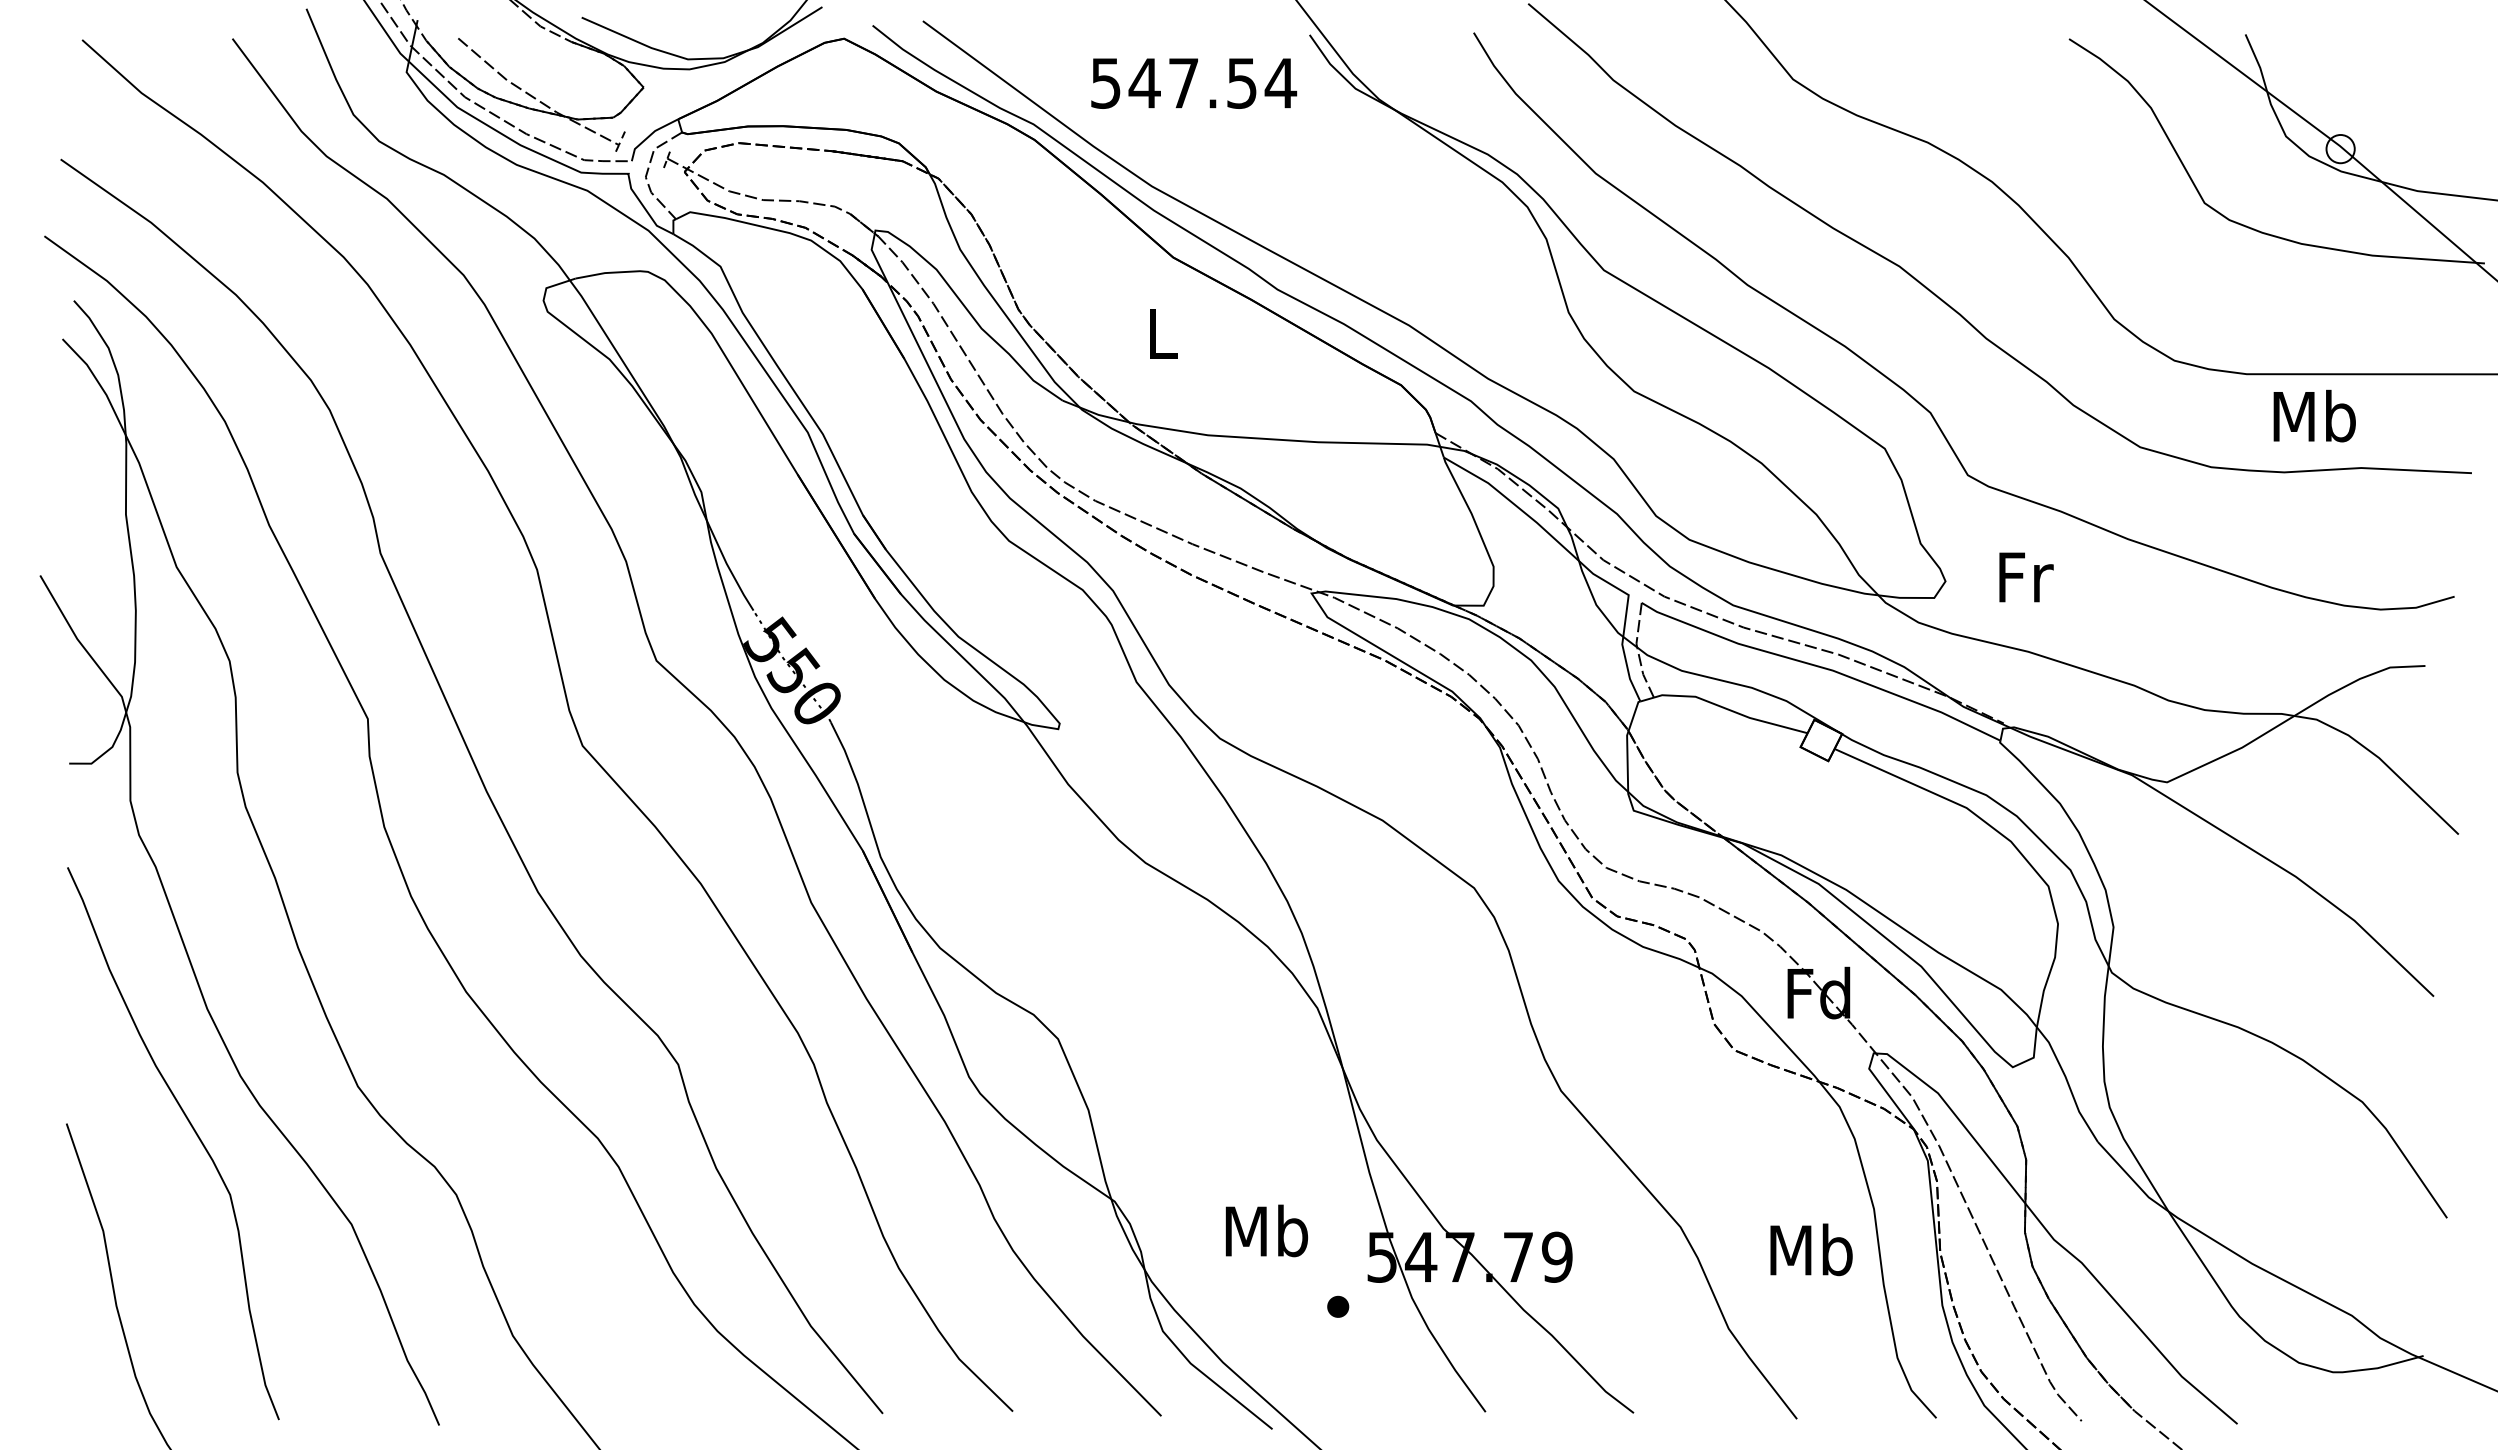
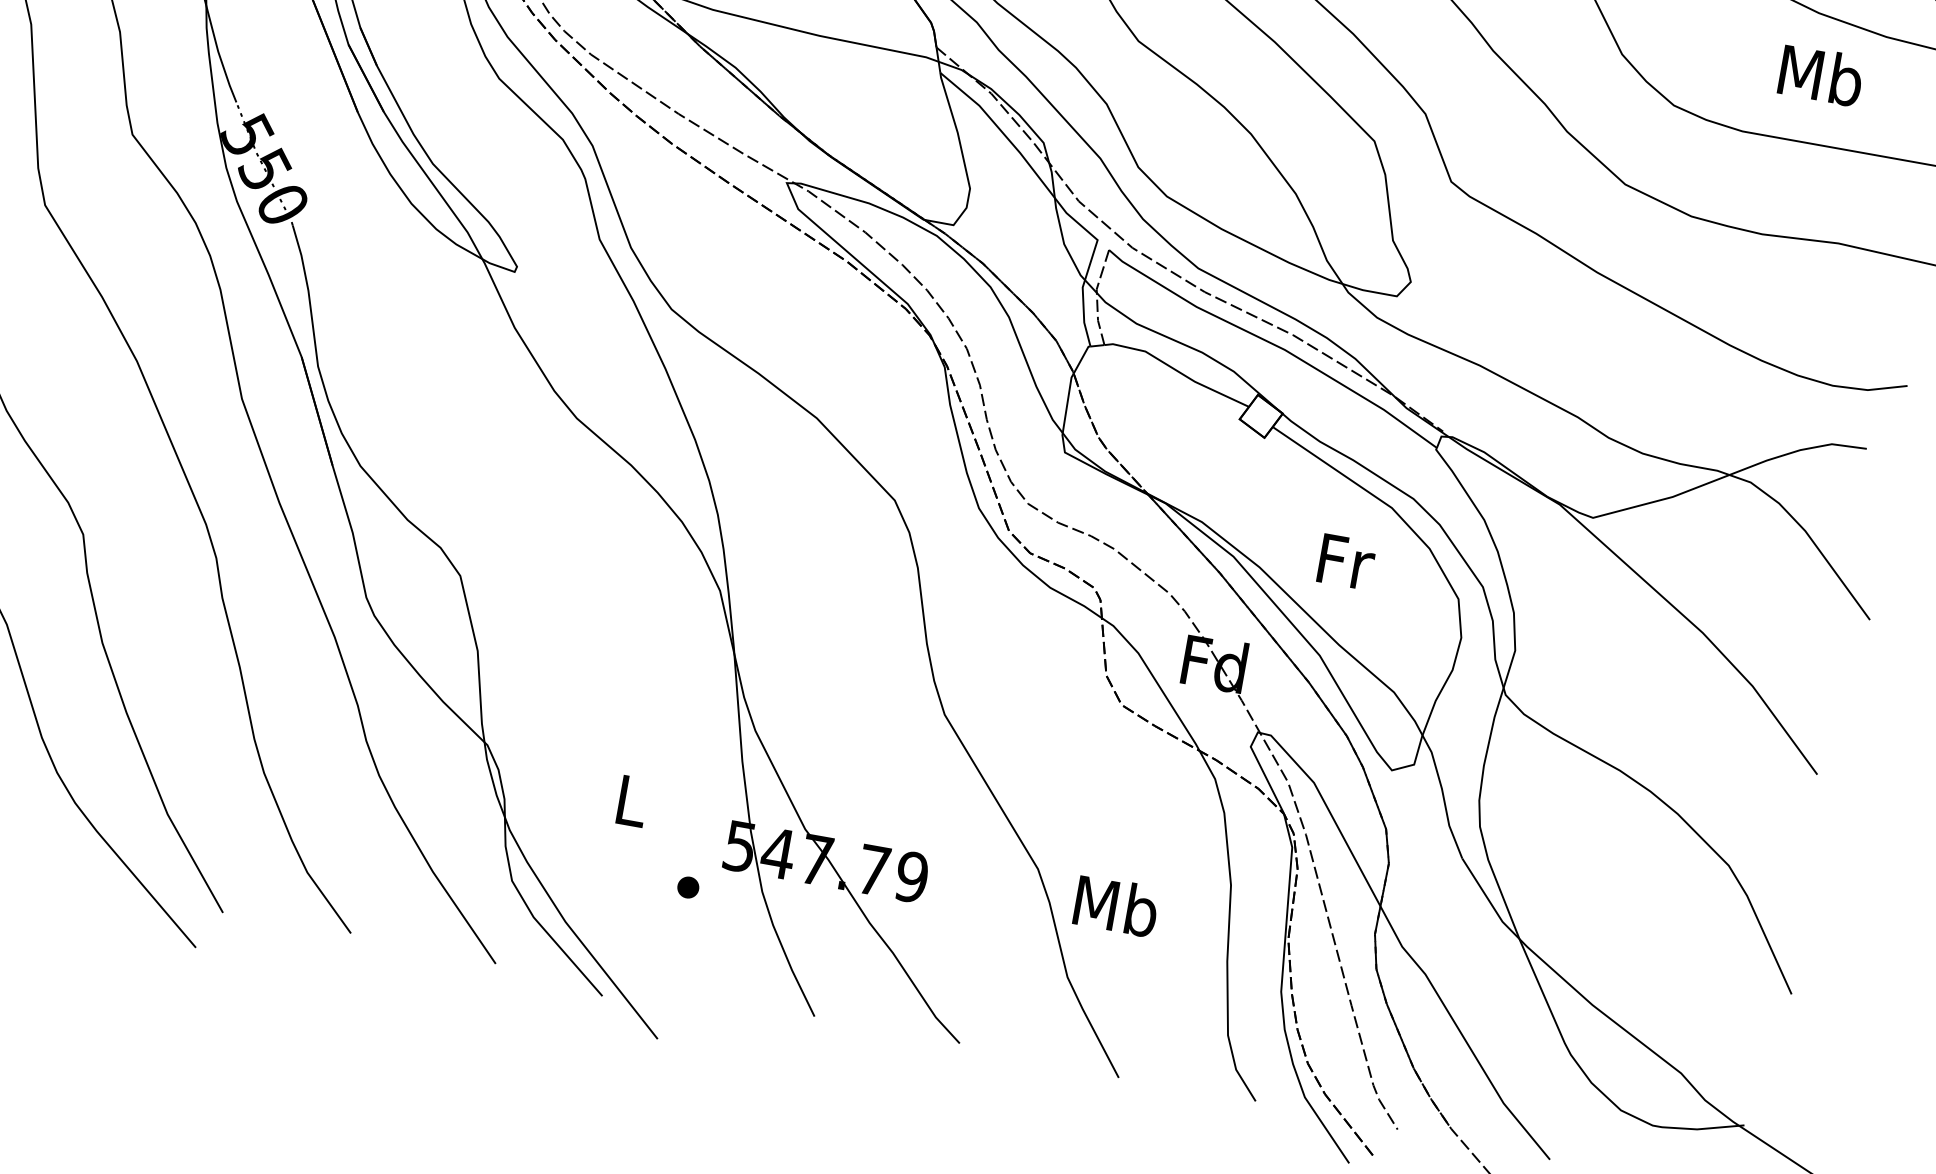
text: (2314, 415) -> (1821, 74), moved
text: (2026, 577) -> (1346, 562), moved
text: (1266, 1230) -> (631, 800), Mb -> L
text: (1811, 1249) -> (1116, 905), moved

